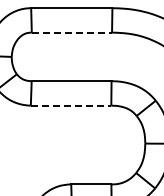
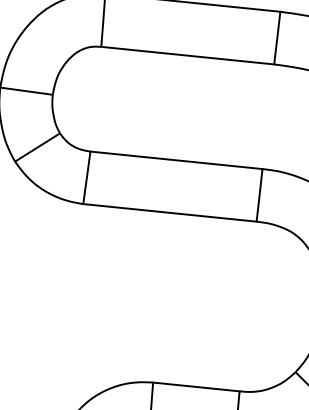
line: (72, 32) -> (189, 55), dashed -> solid
line: (71, 105) -> (170, 212), dashed -> solid

